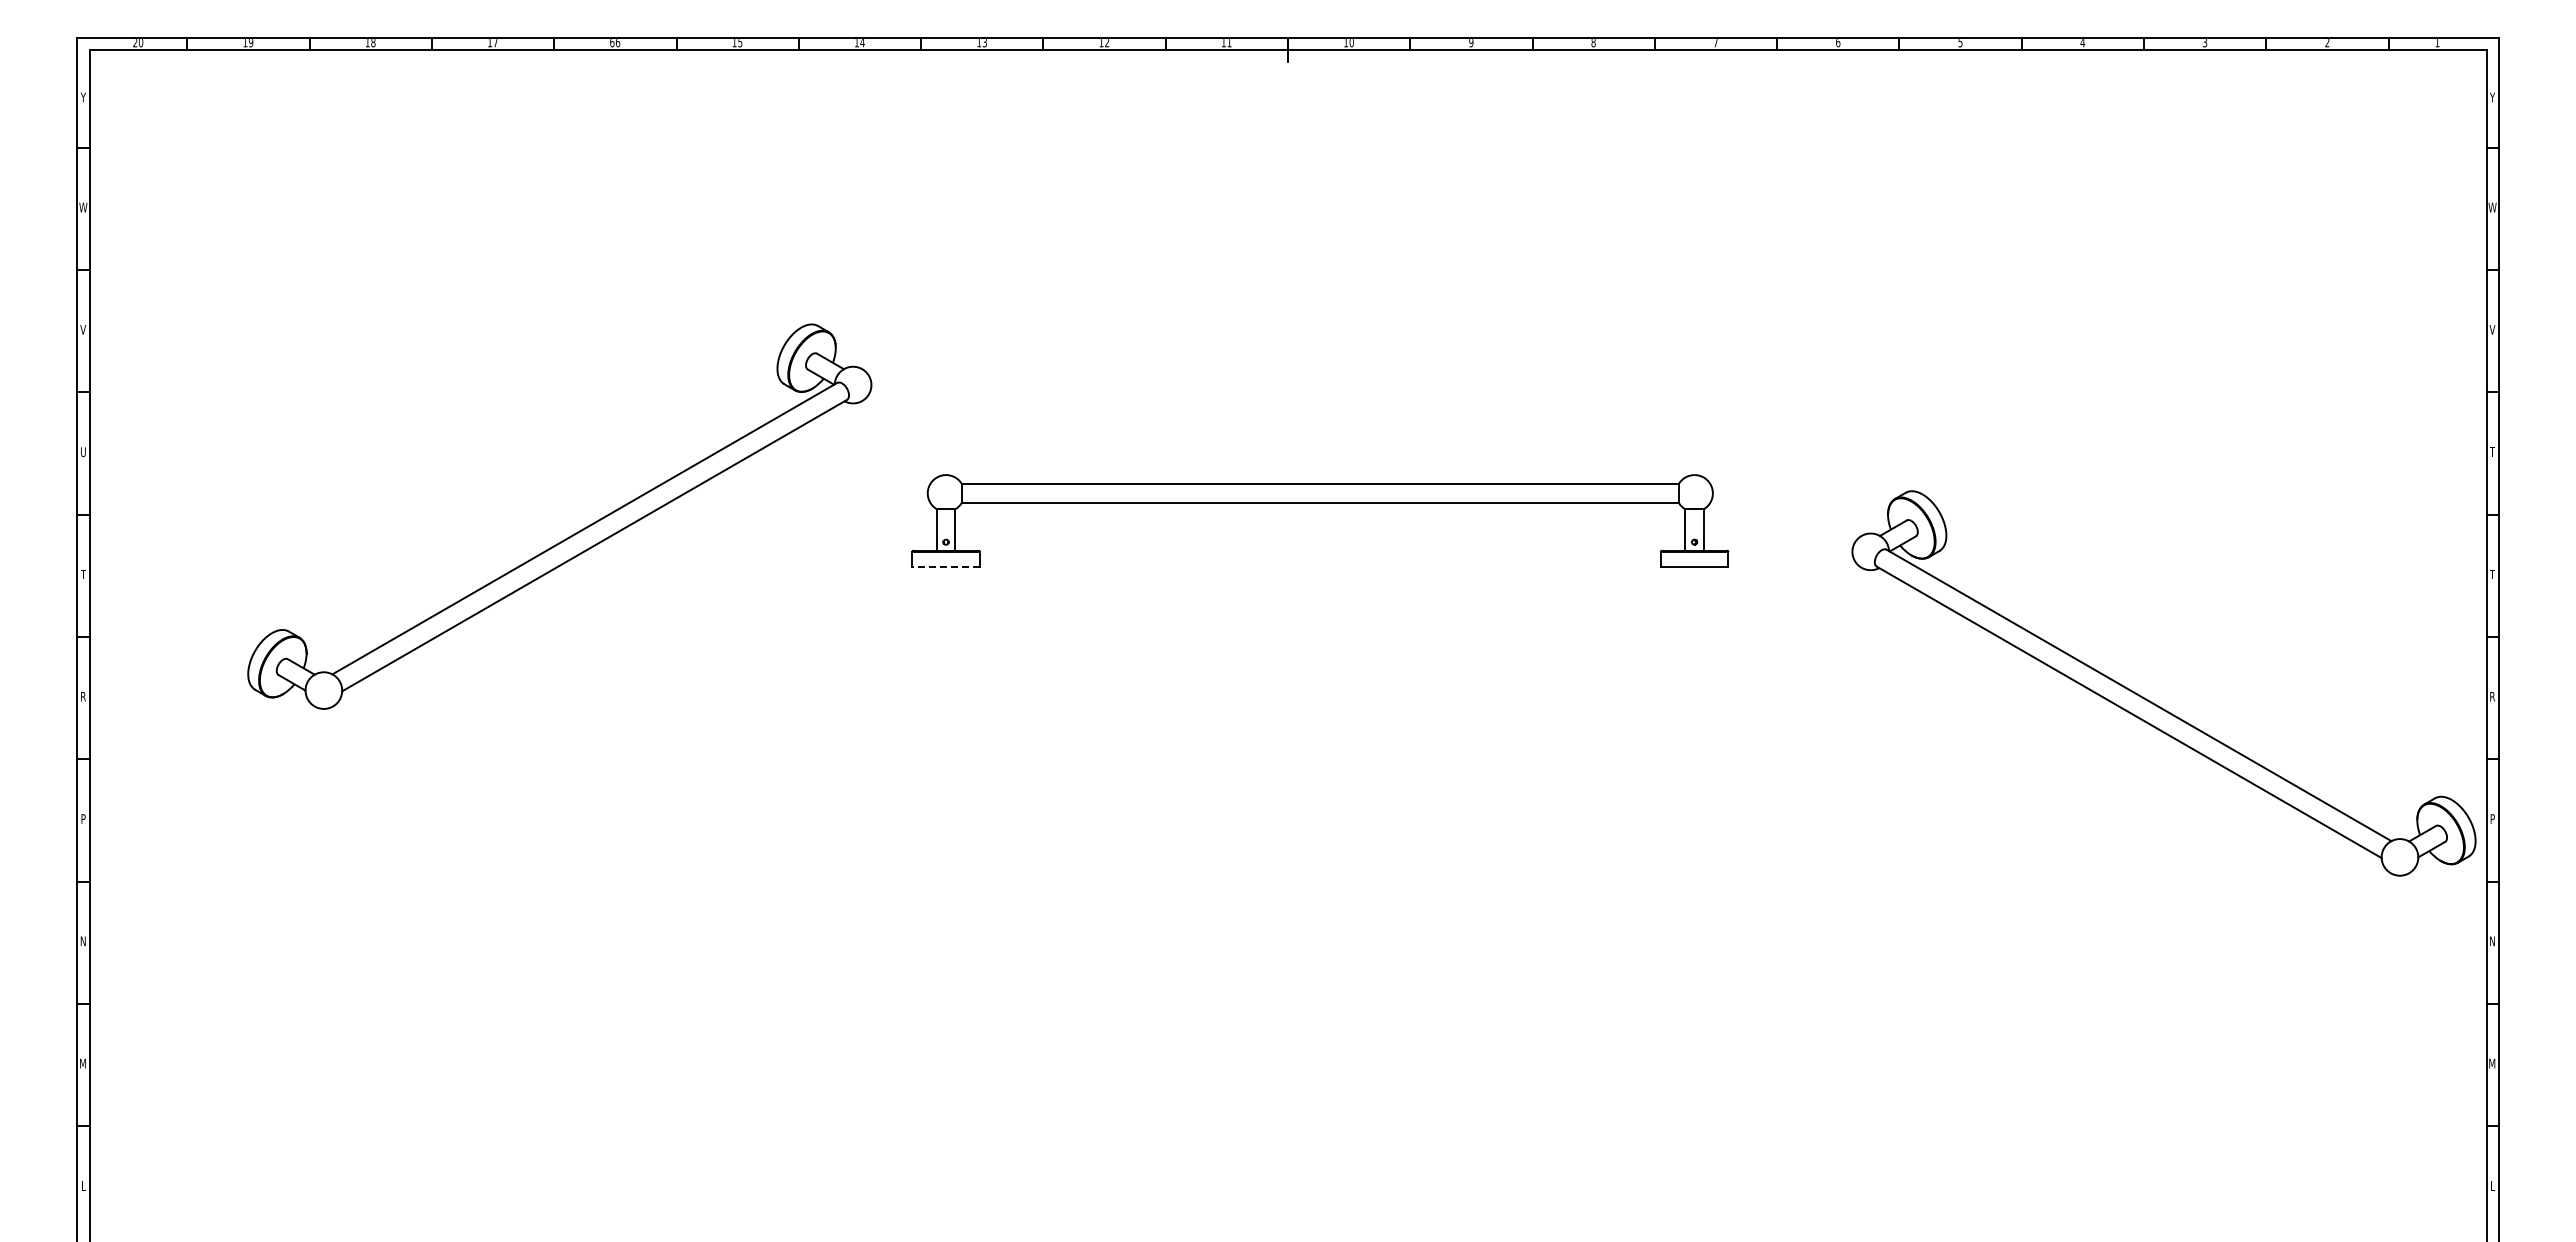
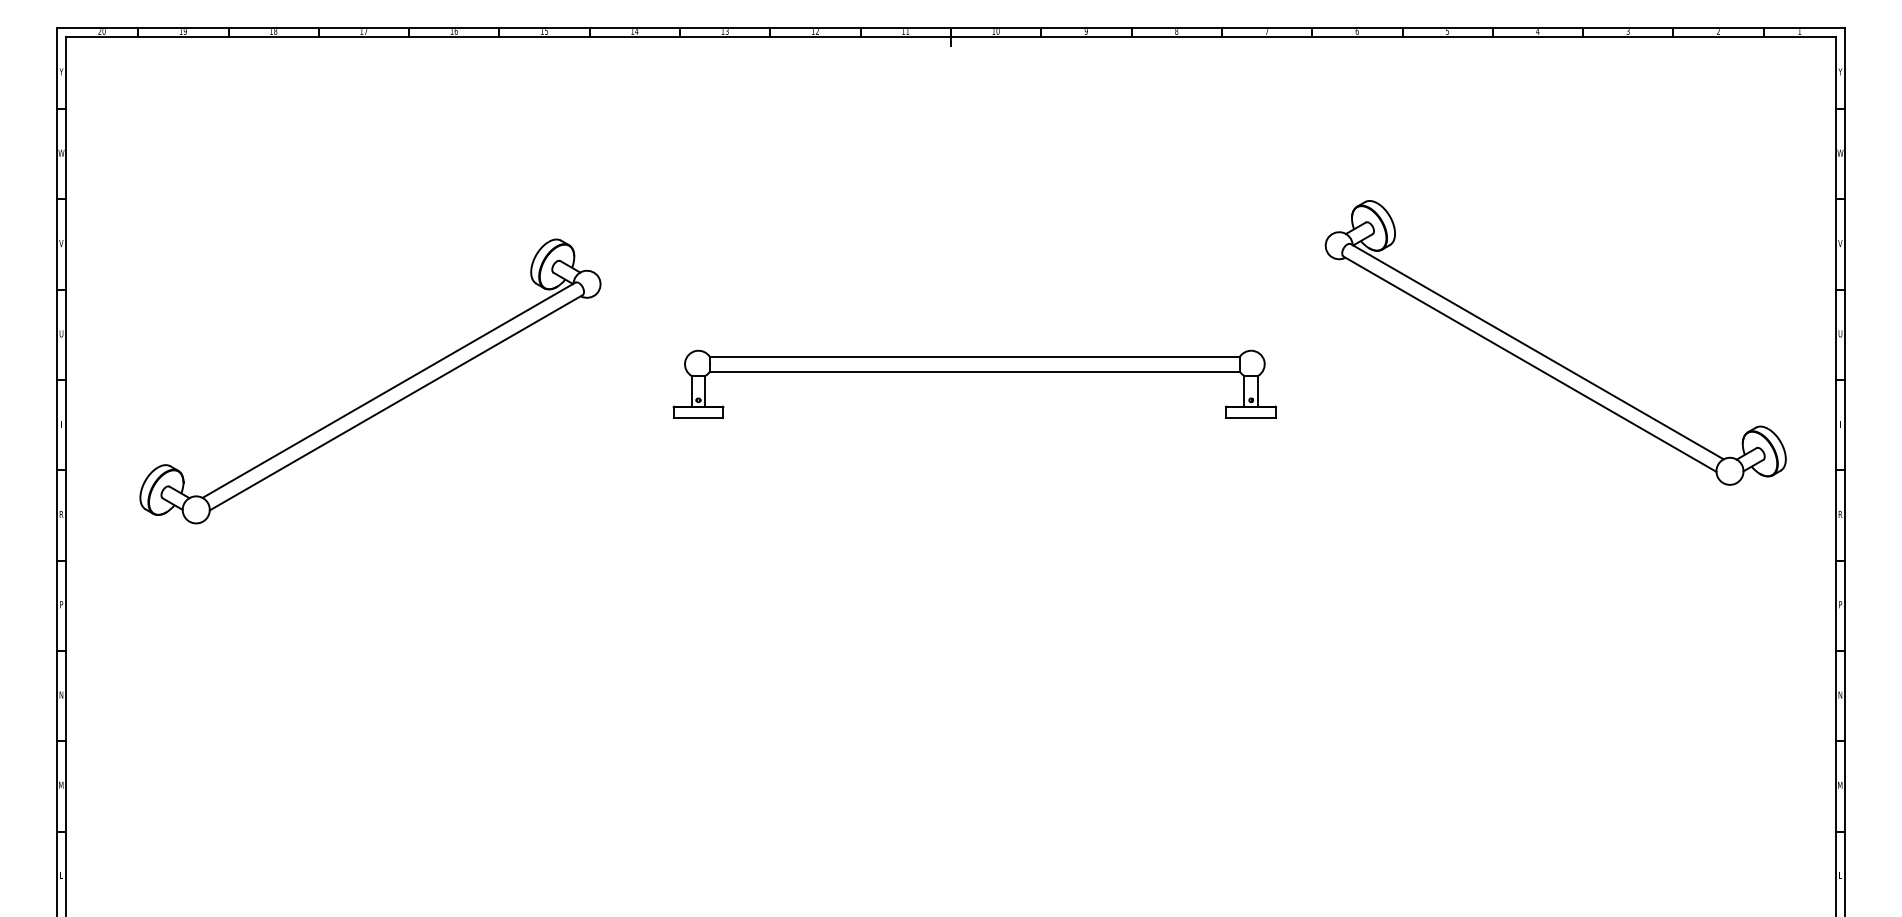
text: (612, 43) -> (452, 32), 66 -> 16
text: (2492, 452) -> (1840, 334), T -> U
part: (570, 535) -> (378, 395), moved
line: (946, 566) -> (698, 418), dashed -> solid
part: (2153, 702) -> (1547, 356), moved

